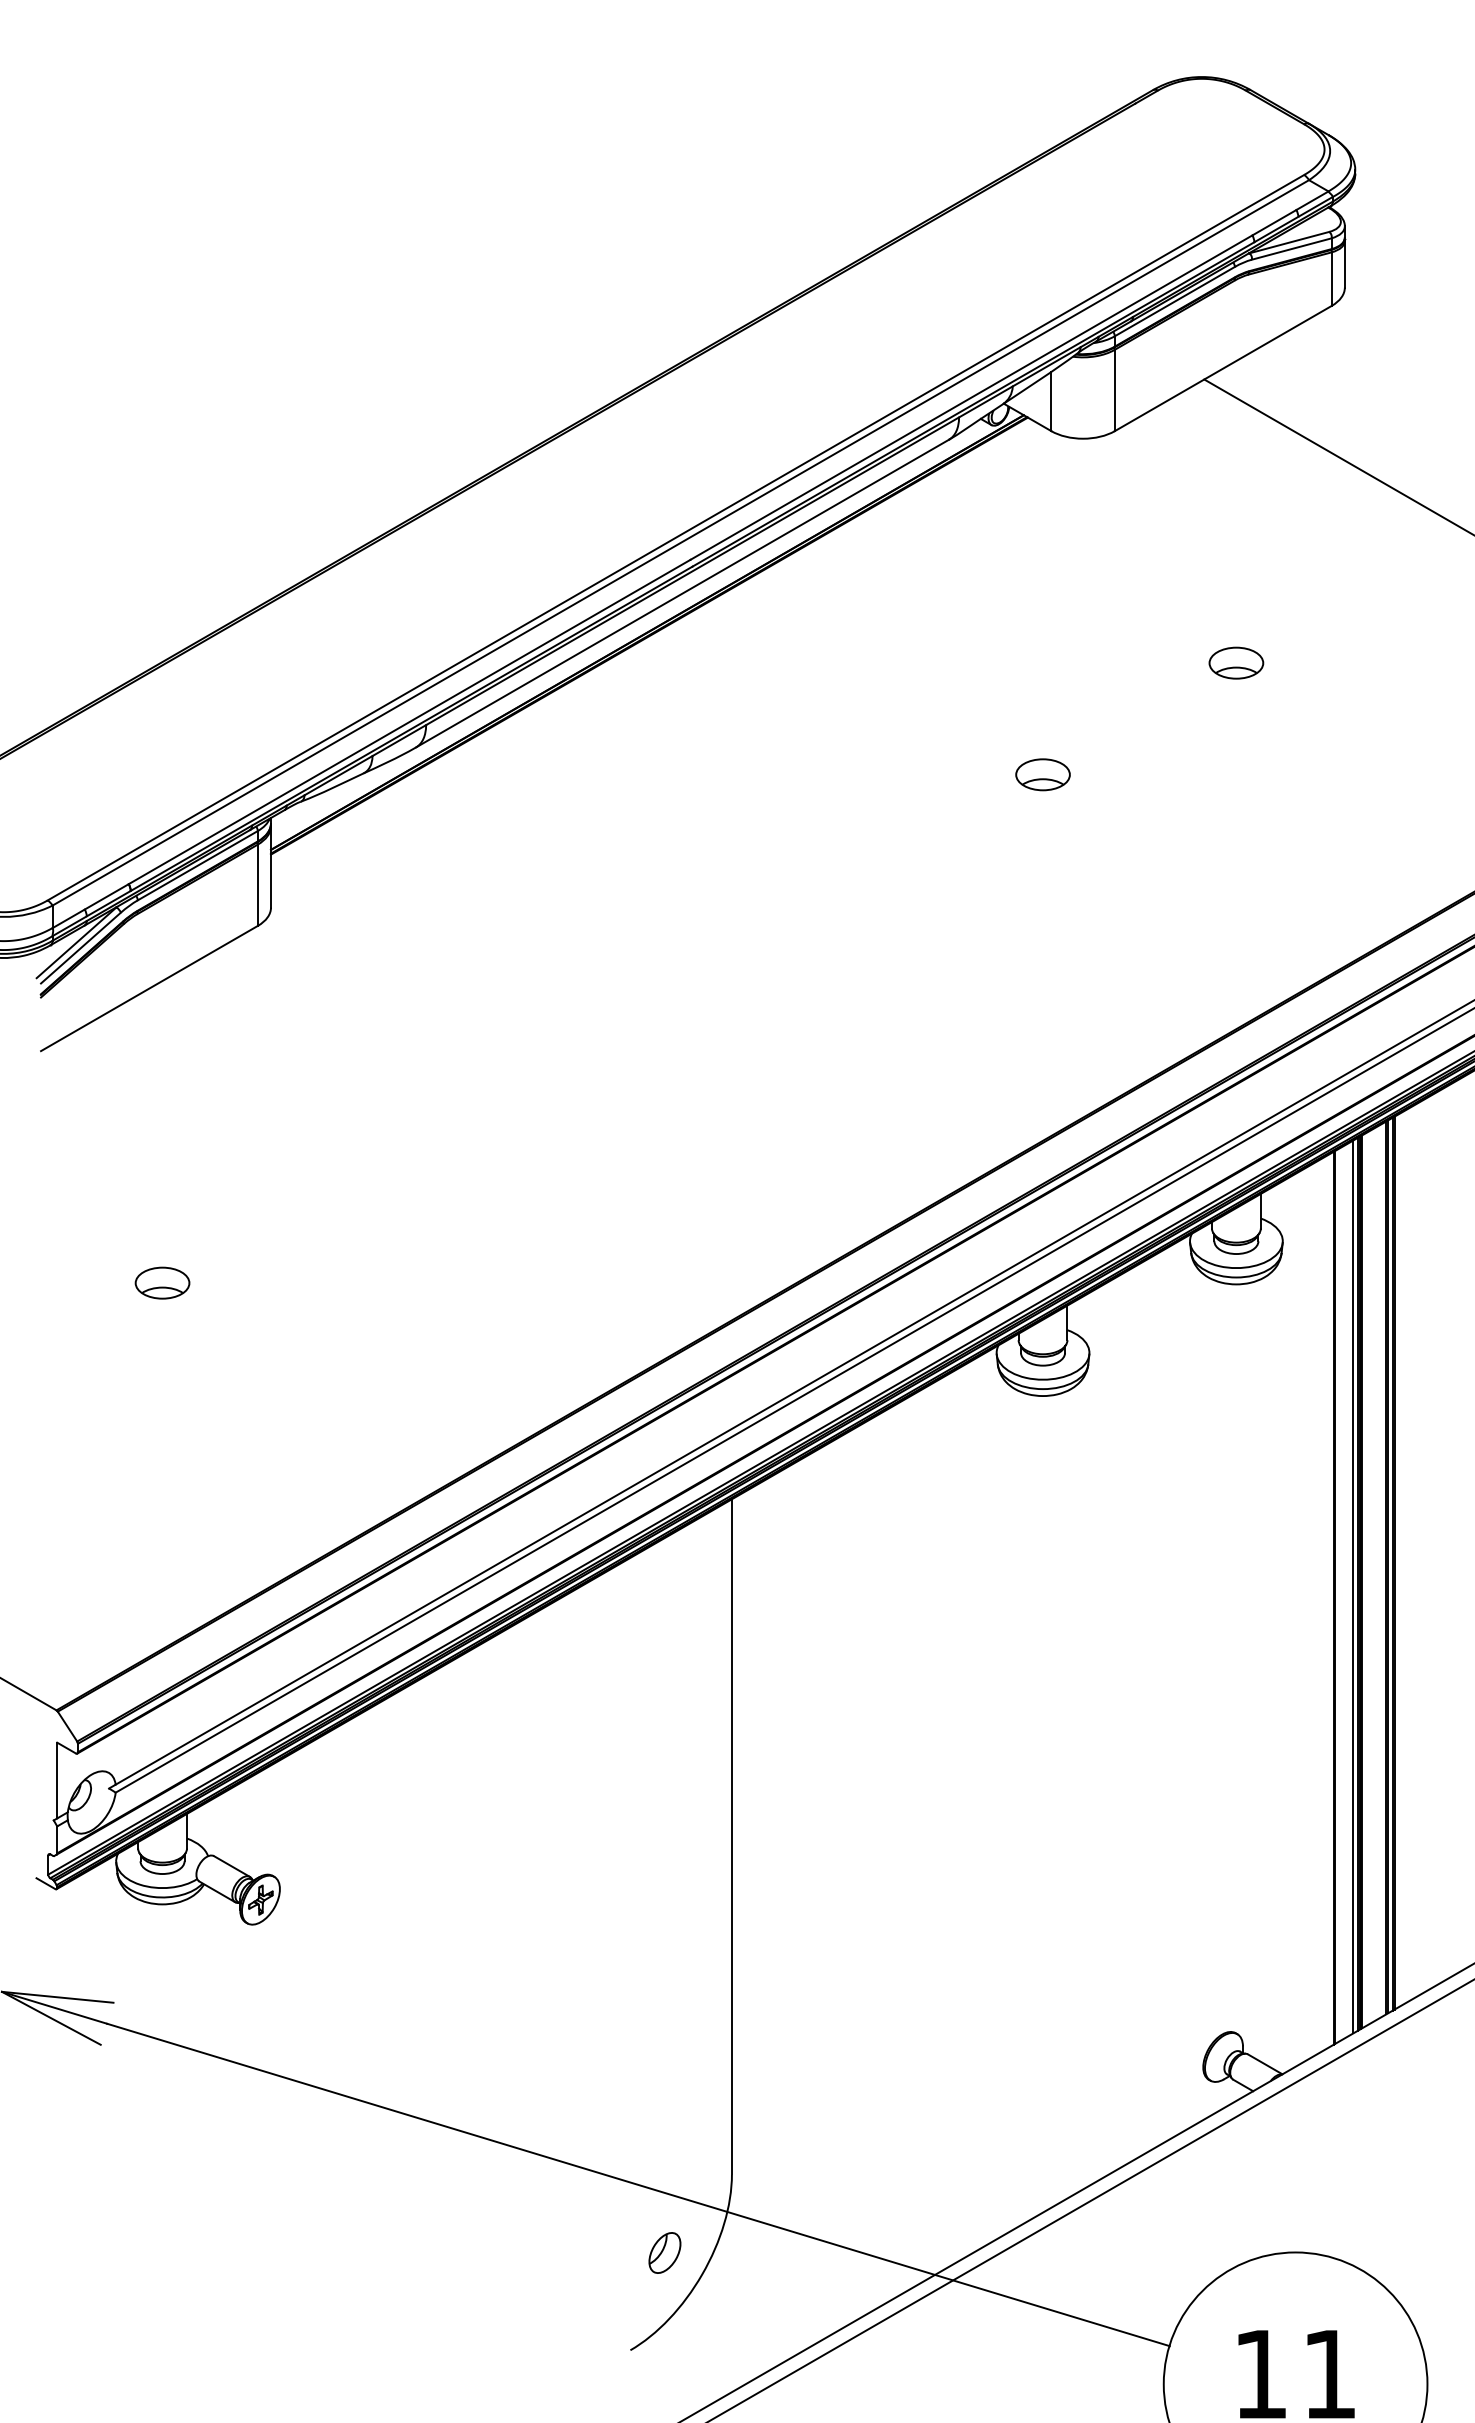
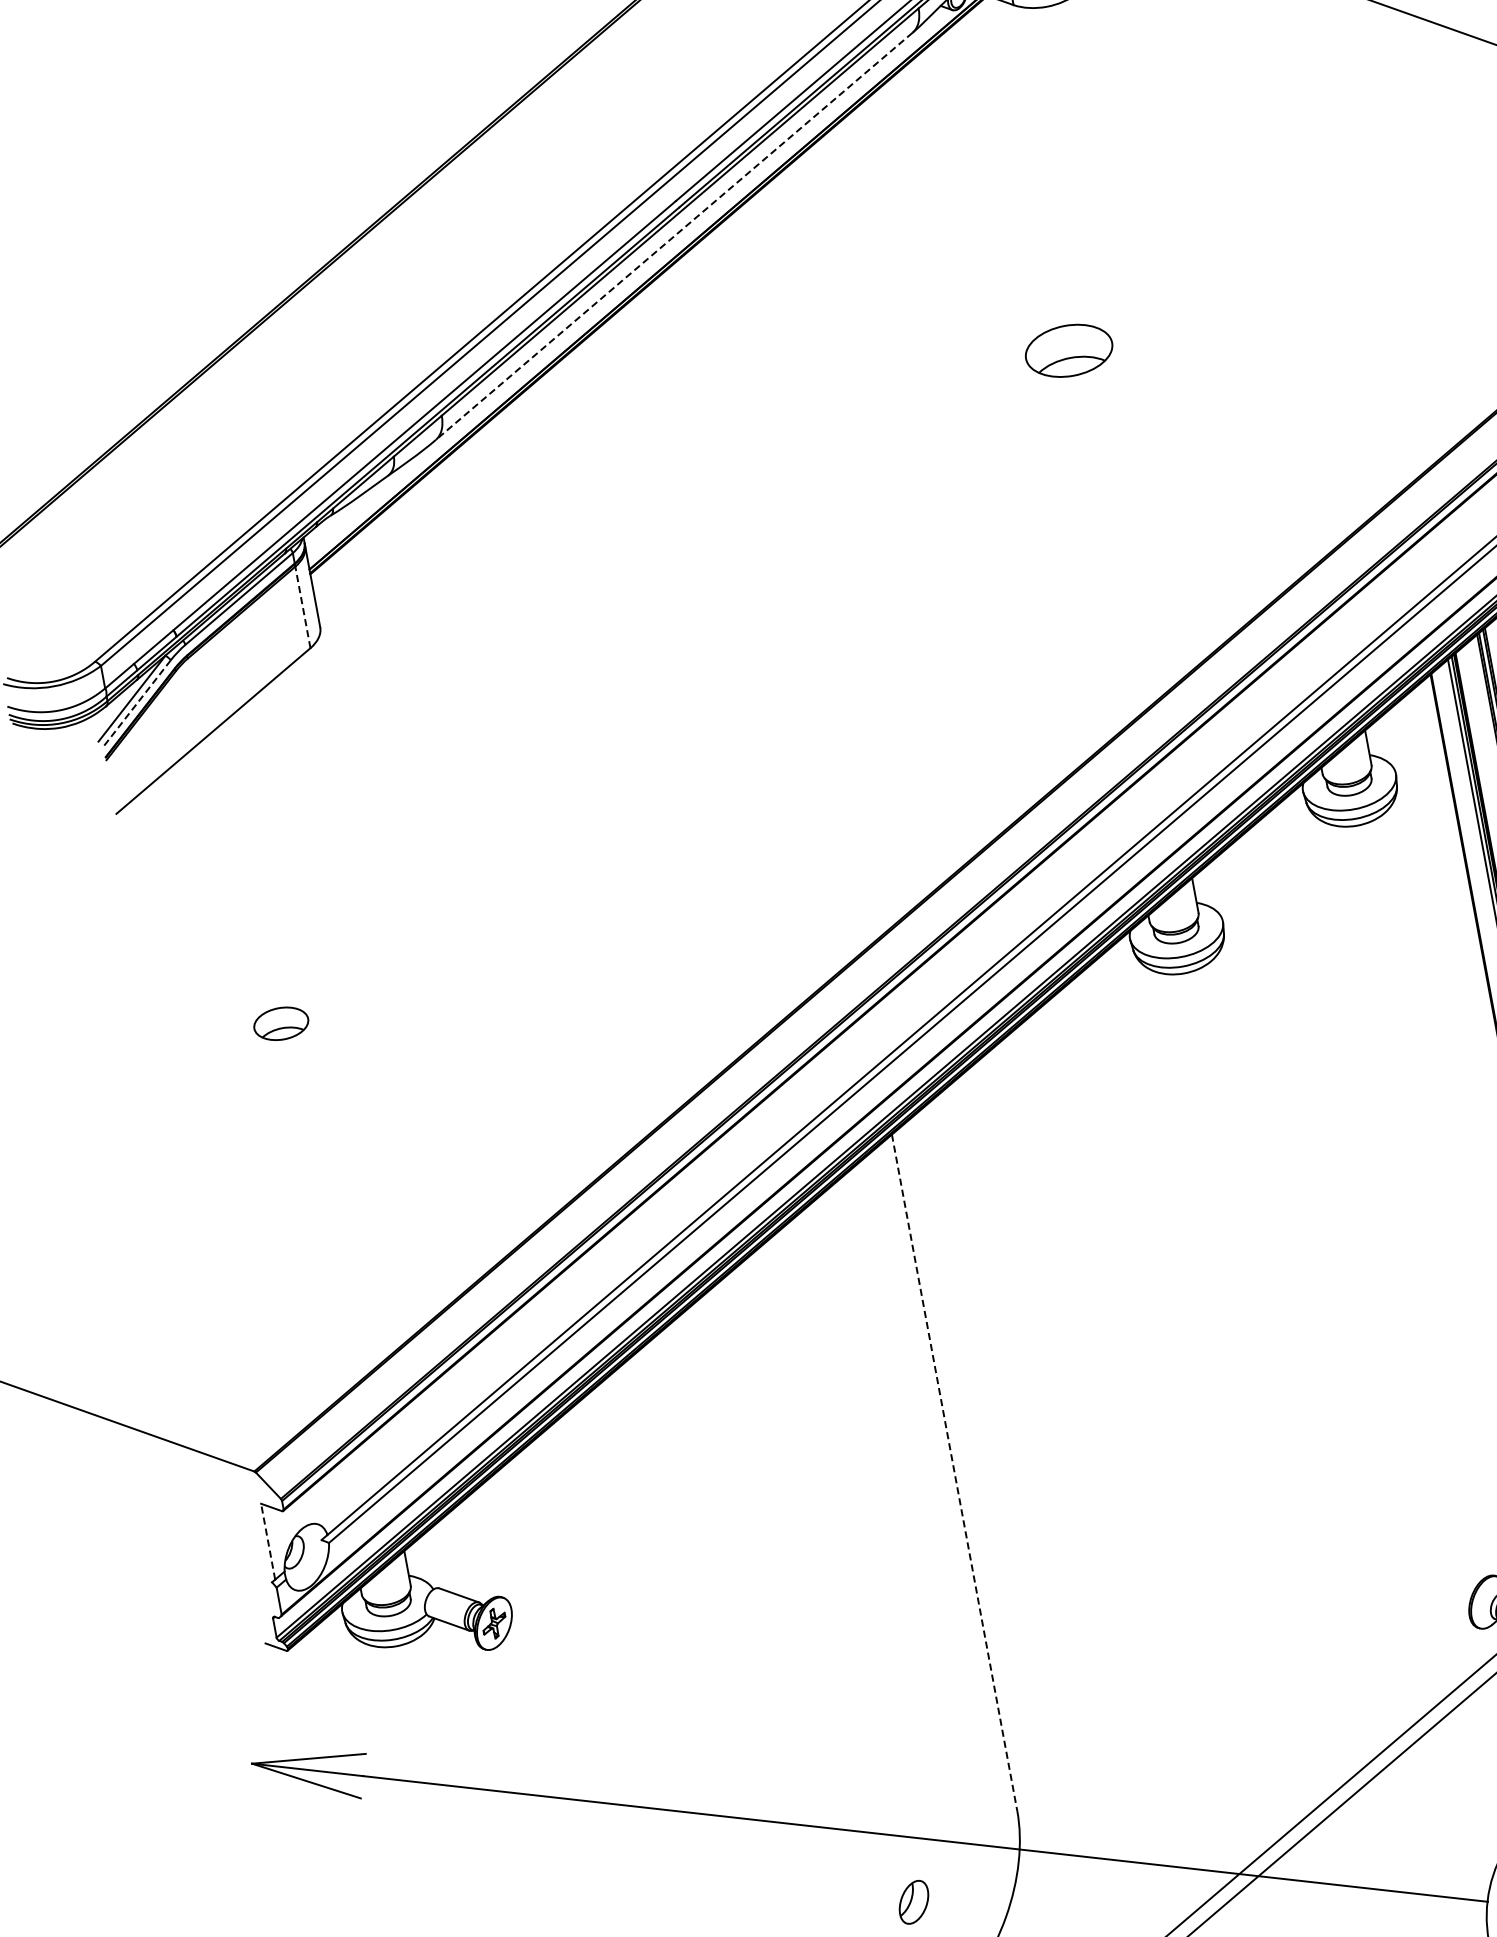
line: (682, 593) -> (674, 236), solid -> dashed
part: (1236, 662) -> (1242, 202), removed
part: (1042, 774) -> (1068, 350), size x1.6
line: (257, 885) -> (302, 607), solid -> dashed
line: (80, 948) -> (136, 703), solid -> dashed
line: (57, 1780) -> (268, 1541), solid -> dashed
line: (731, 1836) -> (954, 1472), solid -> dashed
part: (664, 2252) -> (913, 1901), moved

